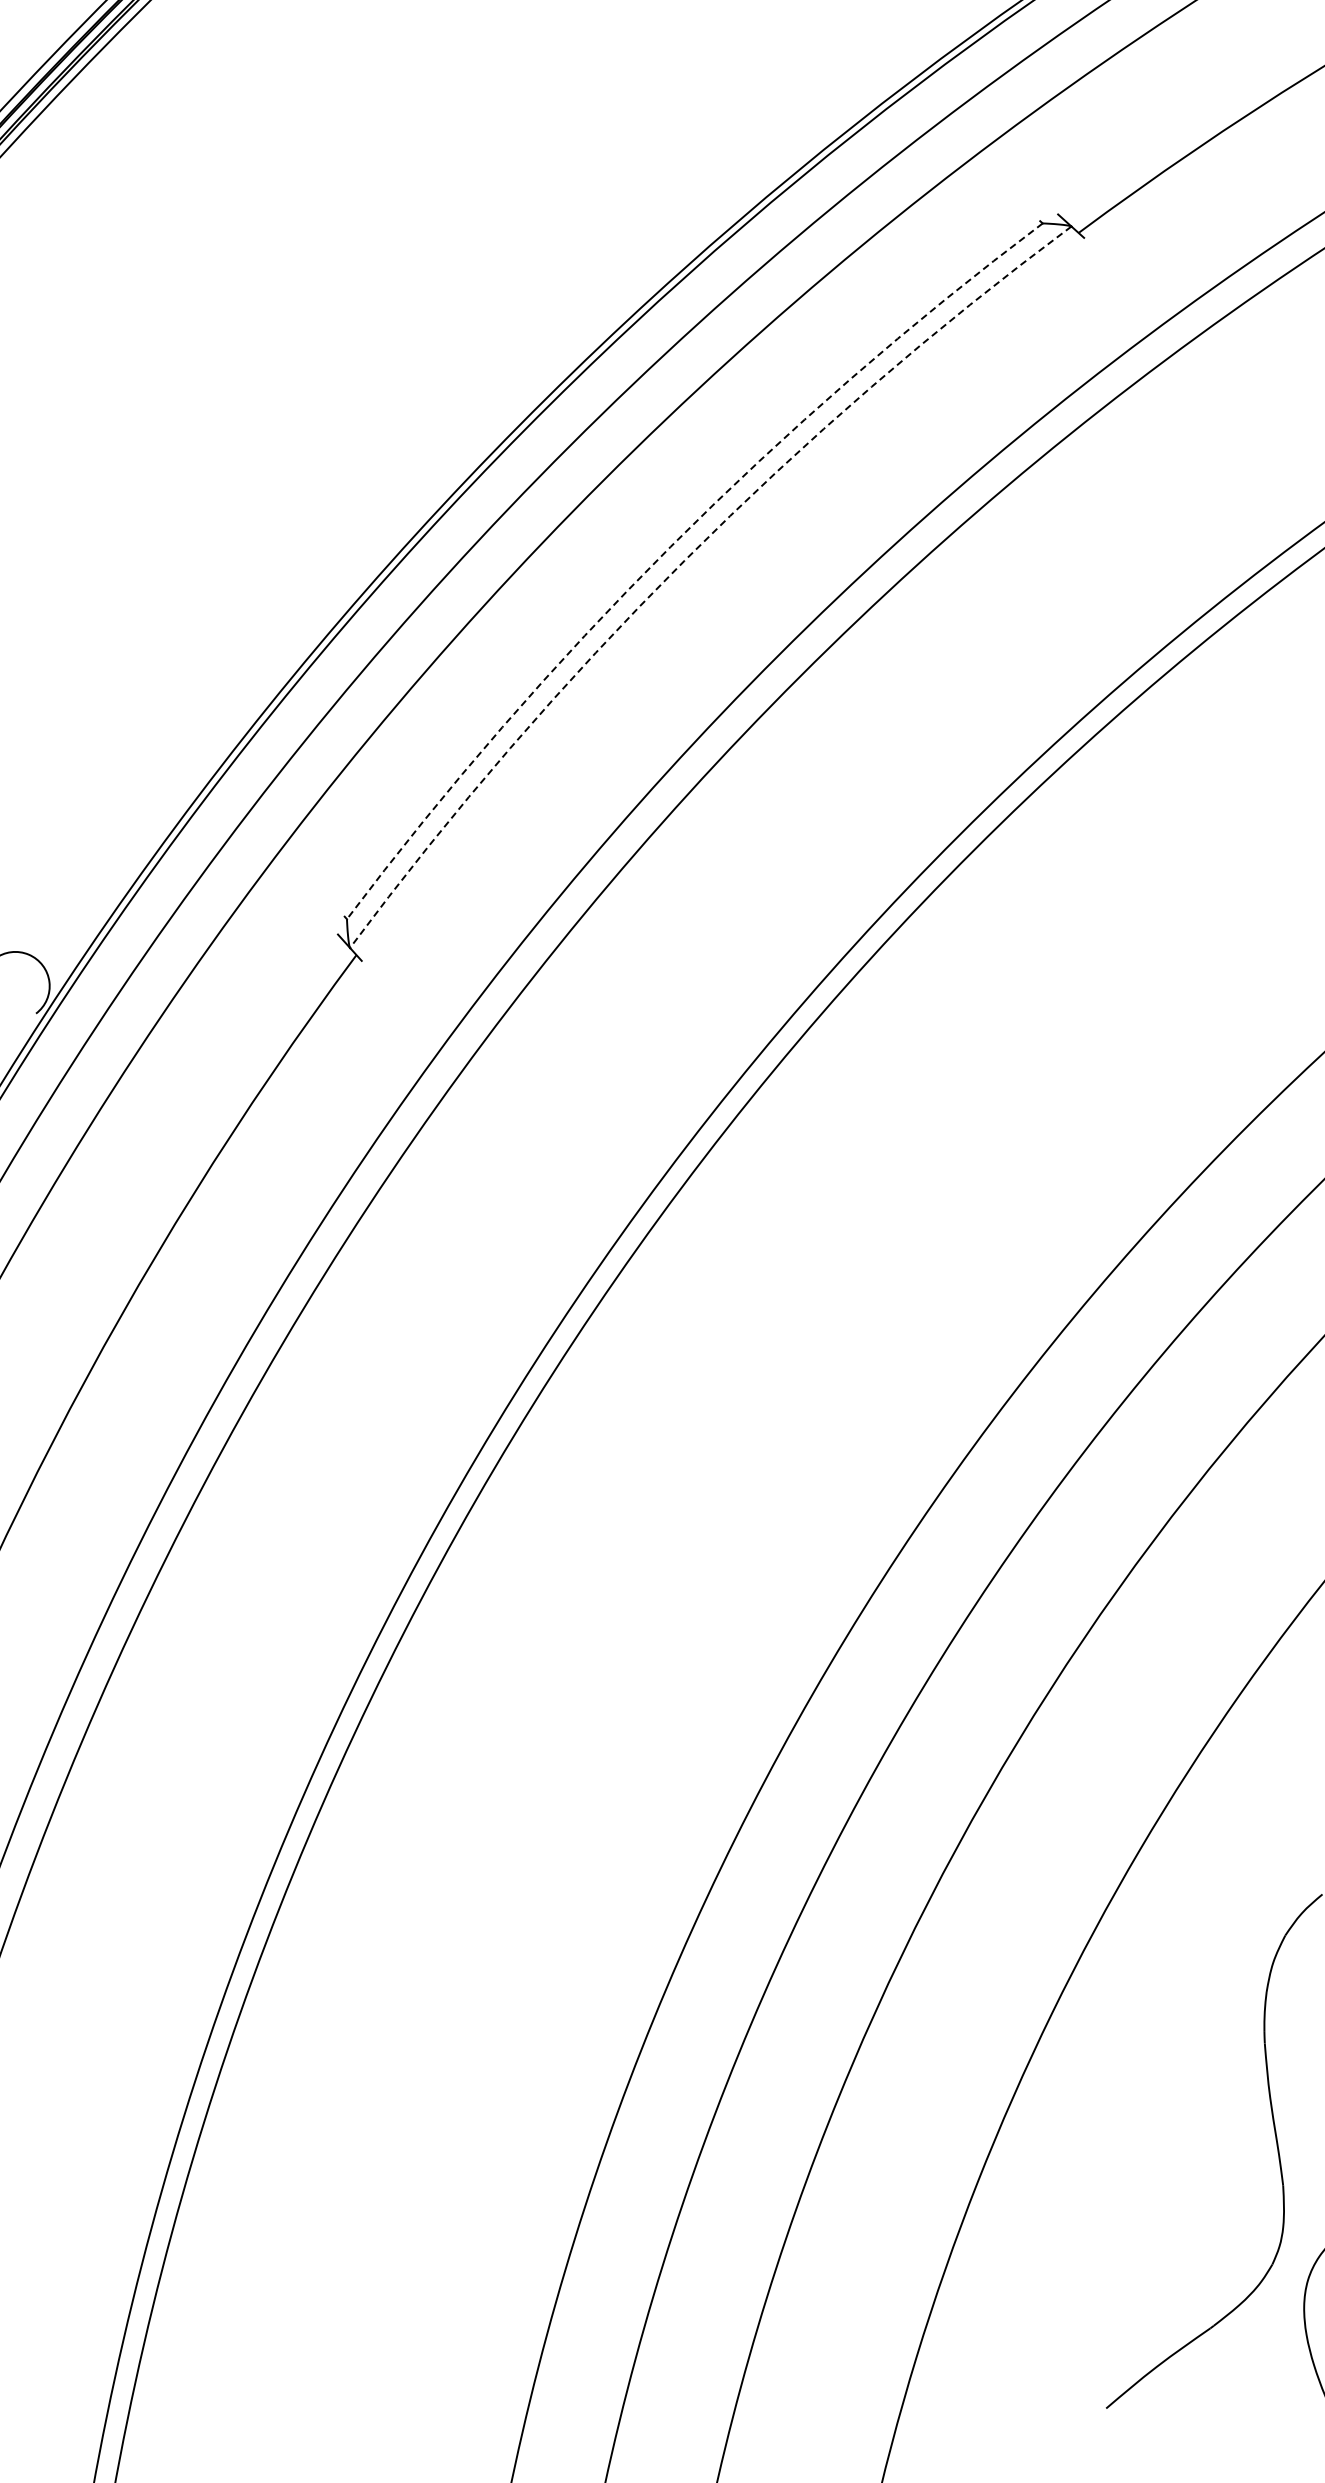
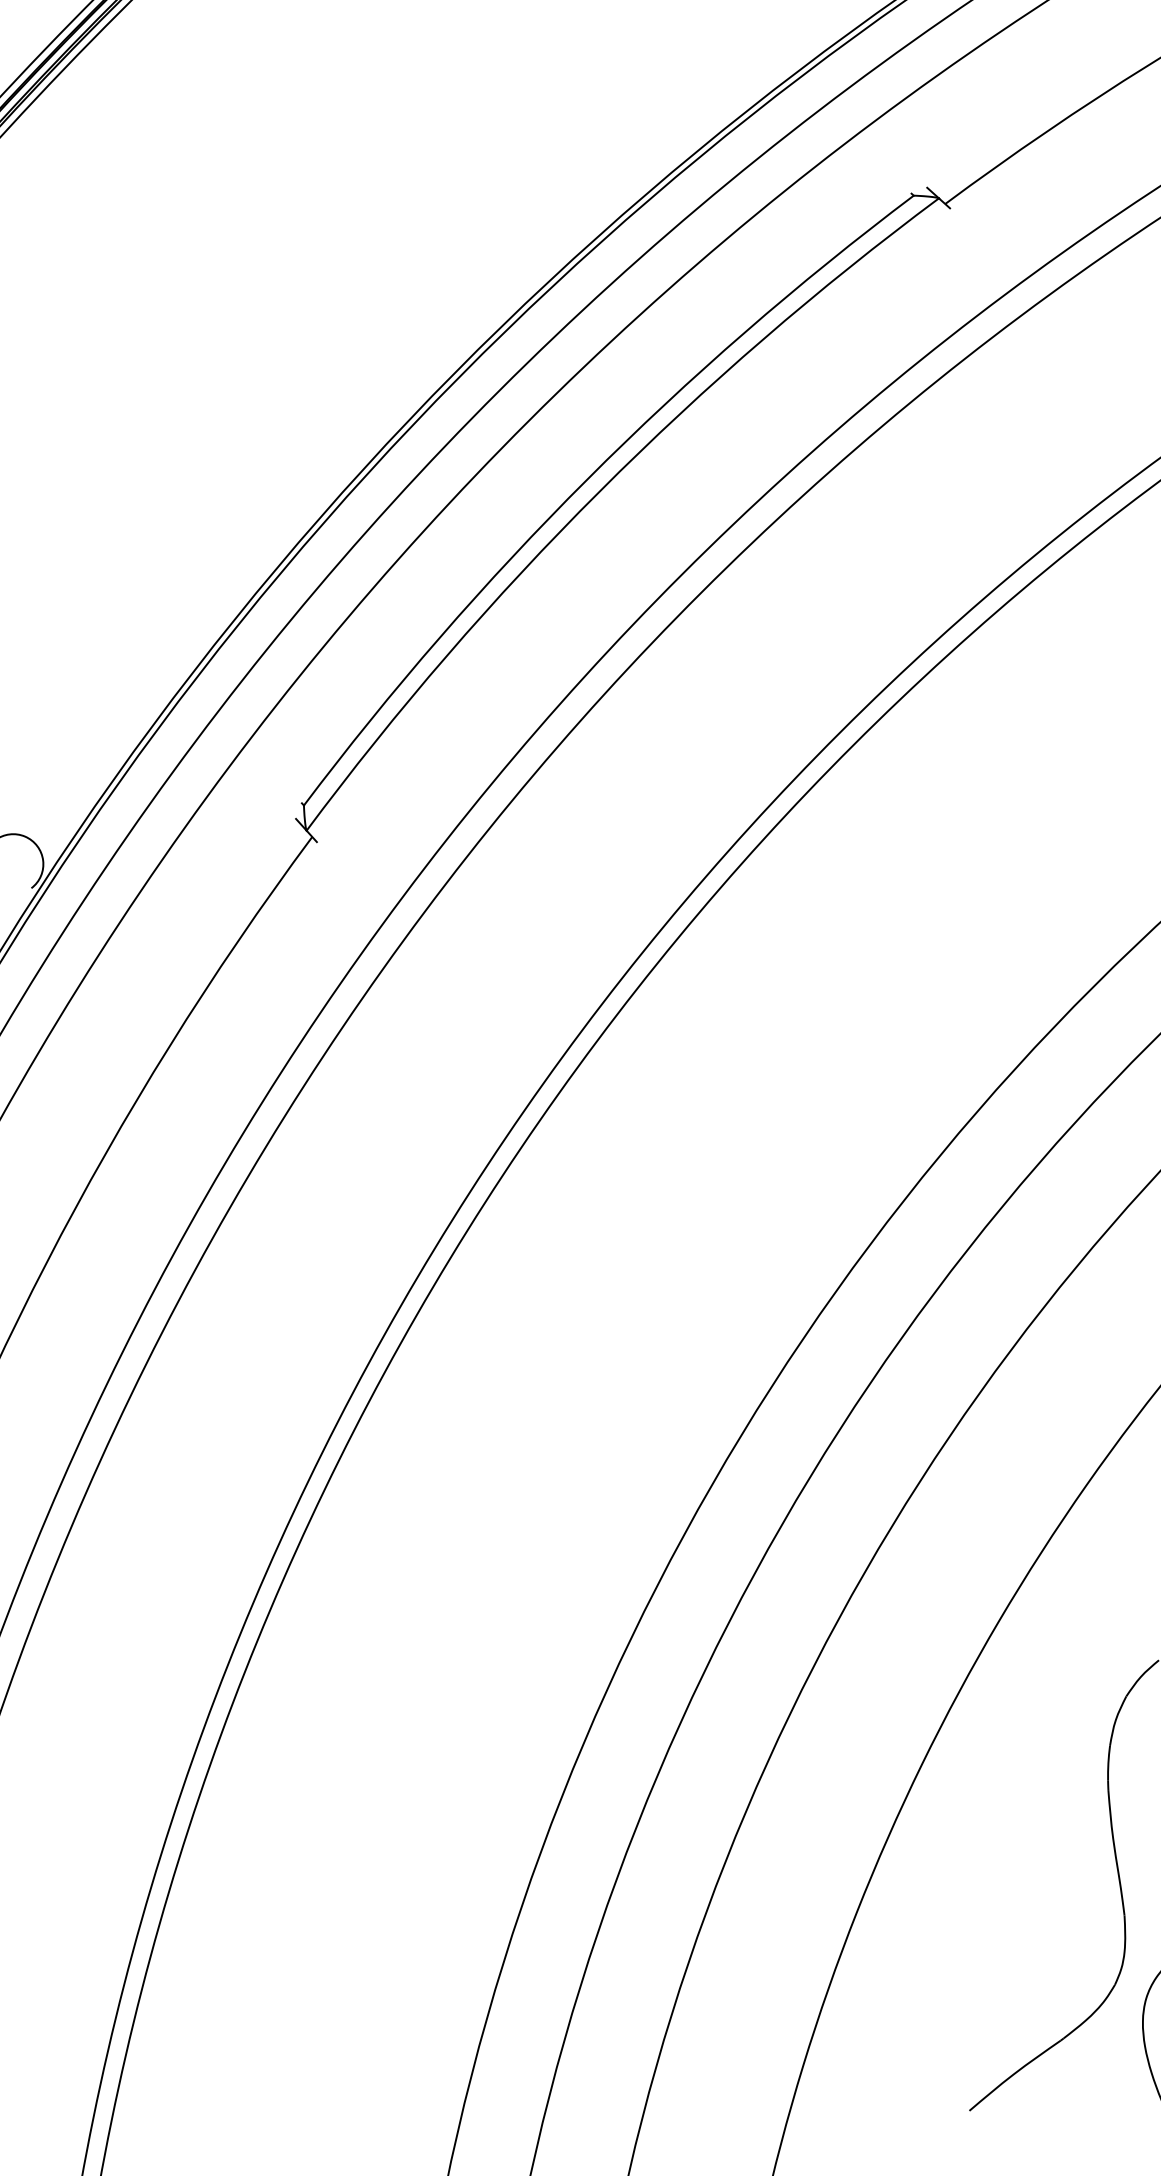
arc: (670, 547) -> (587, 479), dashed -> solid
arc: (684, 560) -> (599, 491), dashed -> solid

